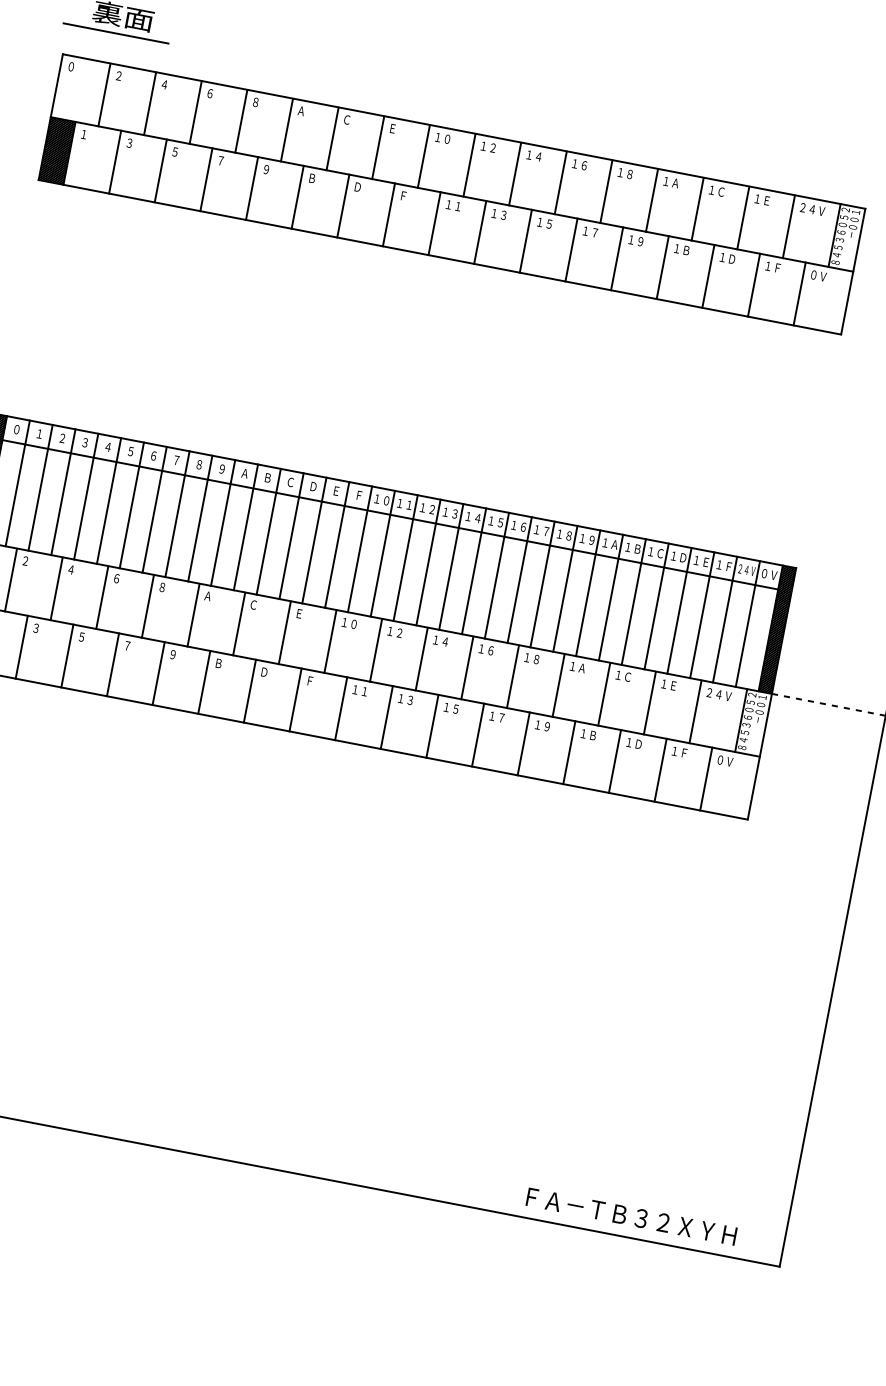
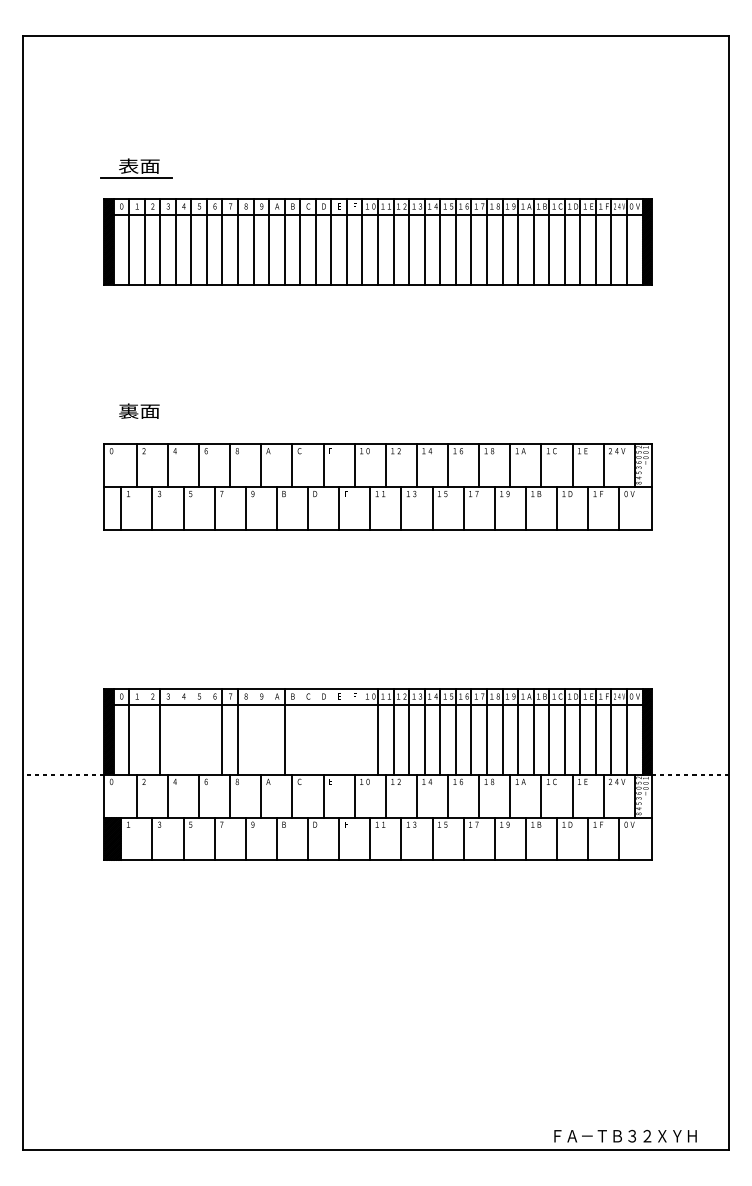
line: (115, 33) -> (136, 423), removed
hatch: (56, 149) -> (112, 507), removed
line: (40, 487) -> (144, 731), removed
line: (85, 496) -> (175, 731), removed
line: (109, 500) -> (191, 731), removed
line: (131, 504) -> (206, 731), removed
line: (200, 518) -> (253, 731), removed
line: (223, 522) -> (269, 731), removed
line: (269, 531) -> (300, 731), removed
line: (291, 535) -> (315, 731), removed
line: (314, 540) -> (331, 731), removed
line: (336, 544) -> (346, 731), removed
line: (360, 548) -> (362, 731), removed

